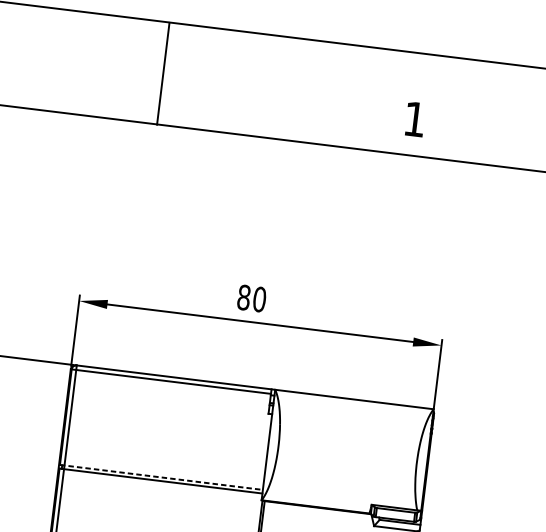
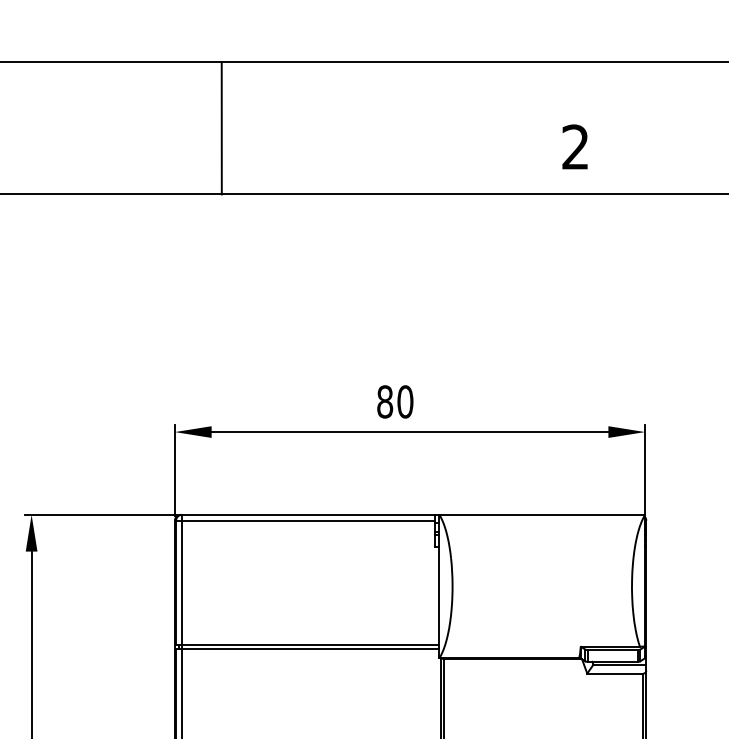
line: (163, 73) -> (221, 128), moved
text: (414, 118) -> (574, 146), 1 -> 2
line: (161, 477) -> (307, 644), dashed -> solid

